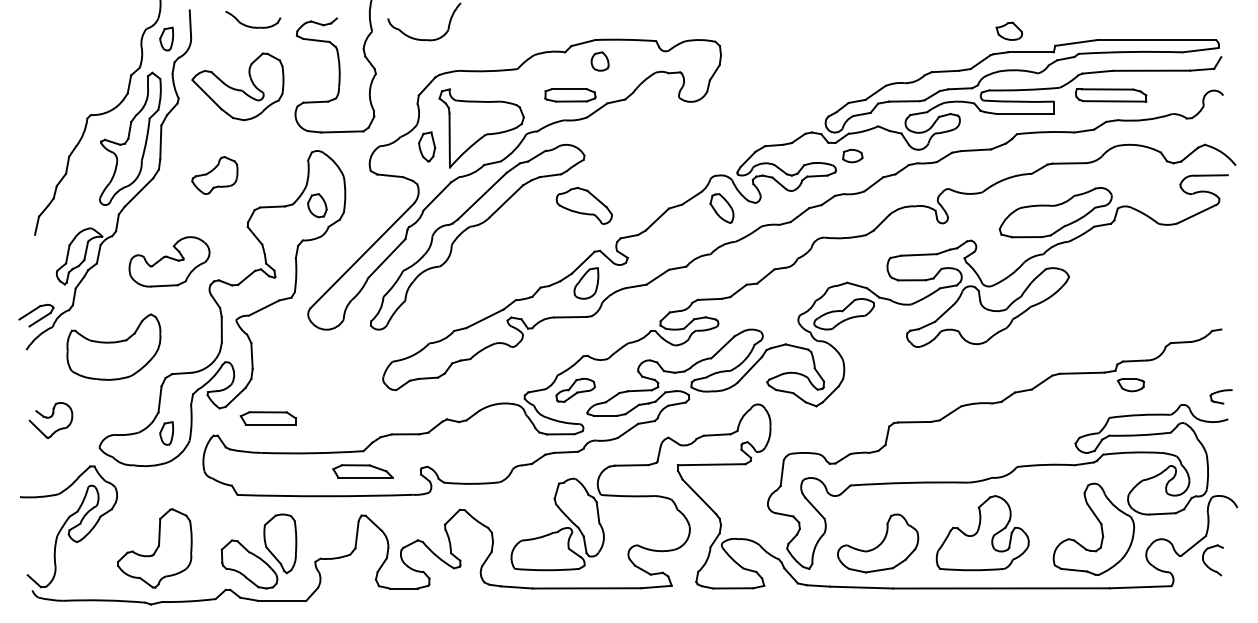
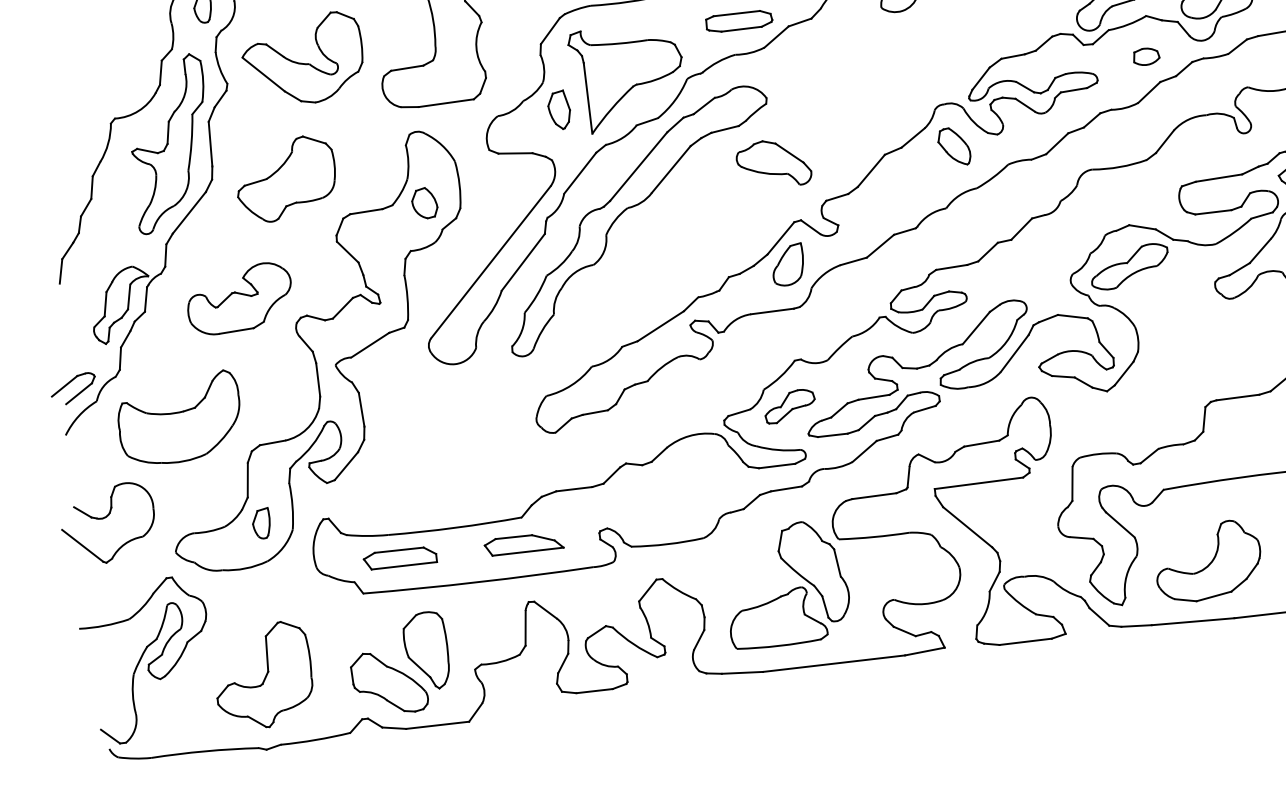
part: (852, 155) -> (1145, 56), moved
part: (214, 175) -> (285, 179), size x1.67
part: (267, 418) -> (399, 558), moved
part: (50, 420) -> (107, 524), size x1.67

